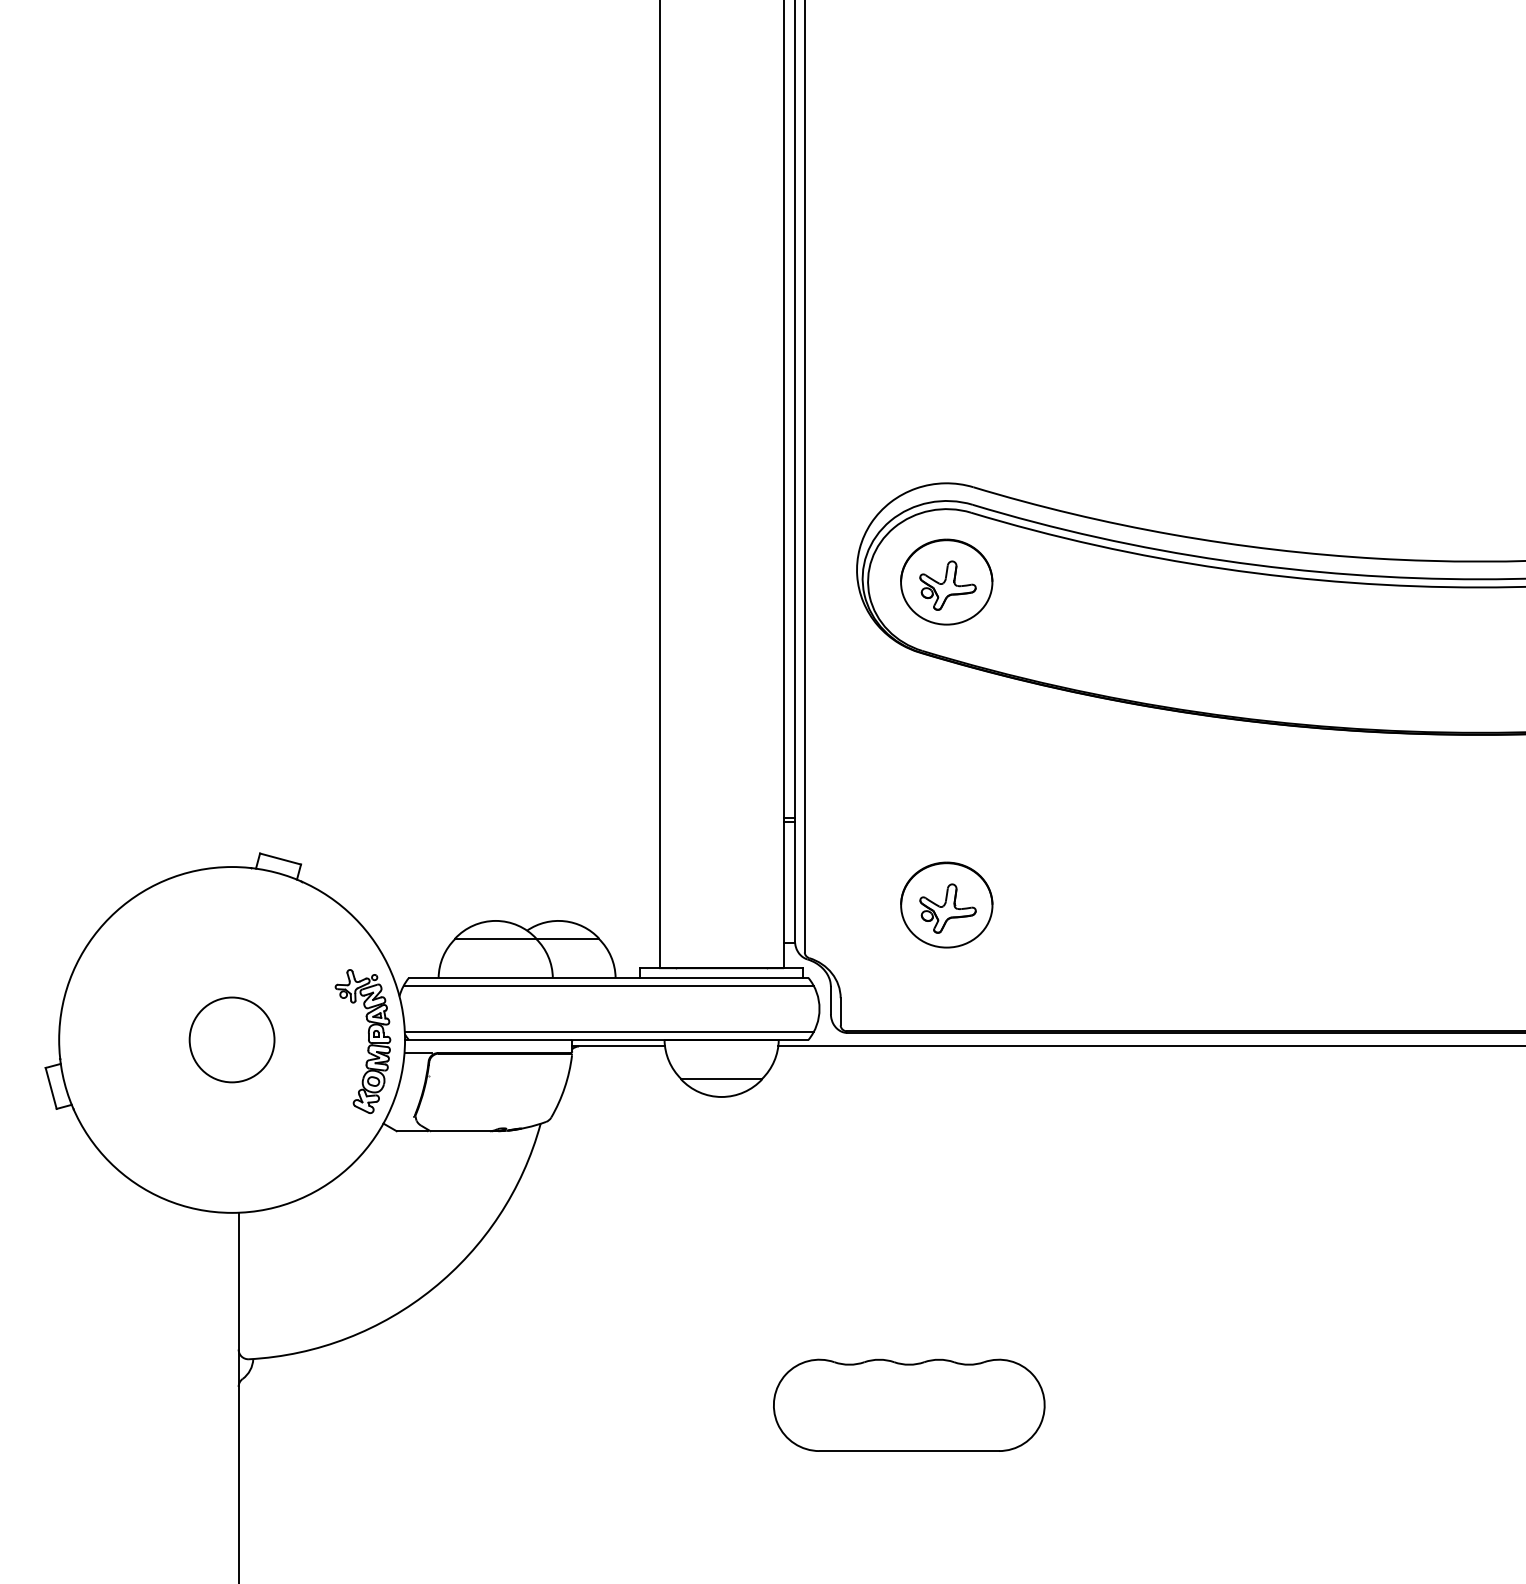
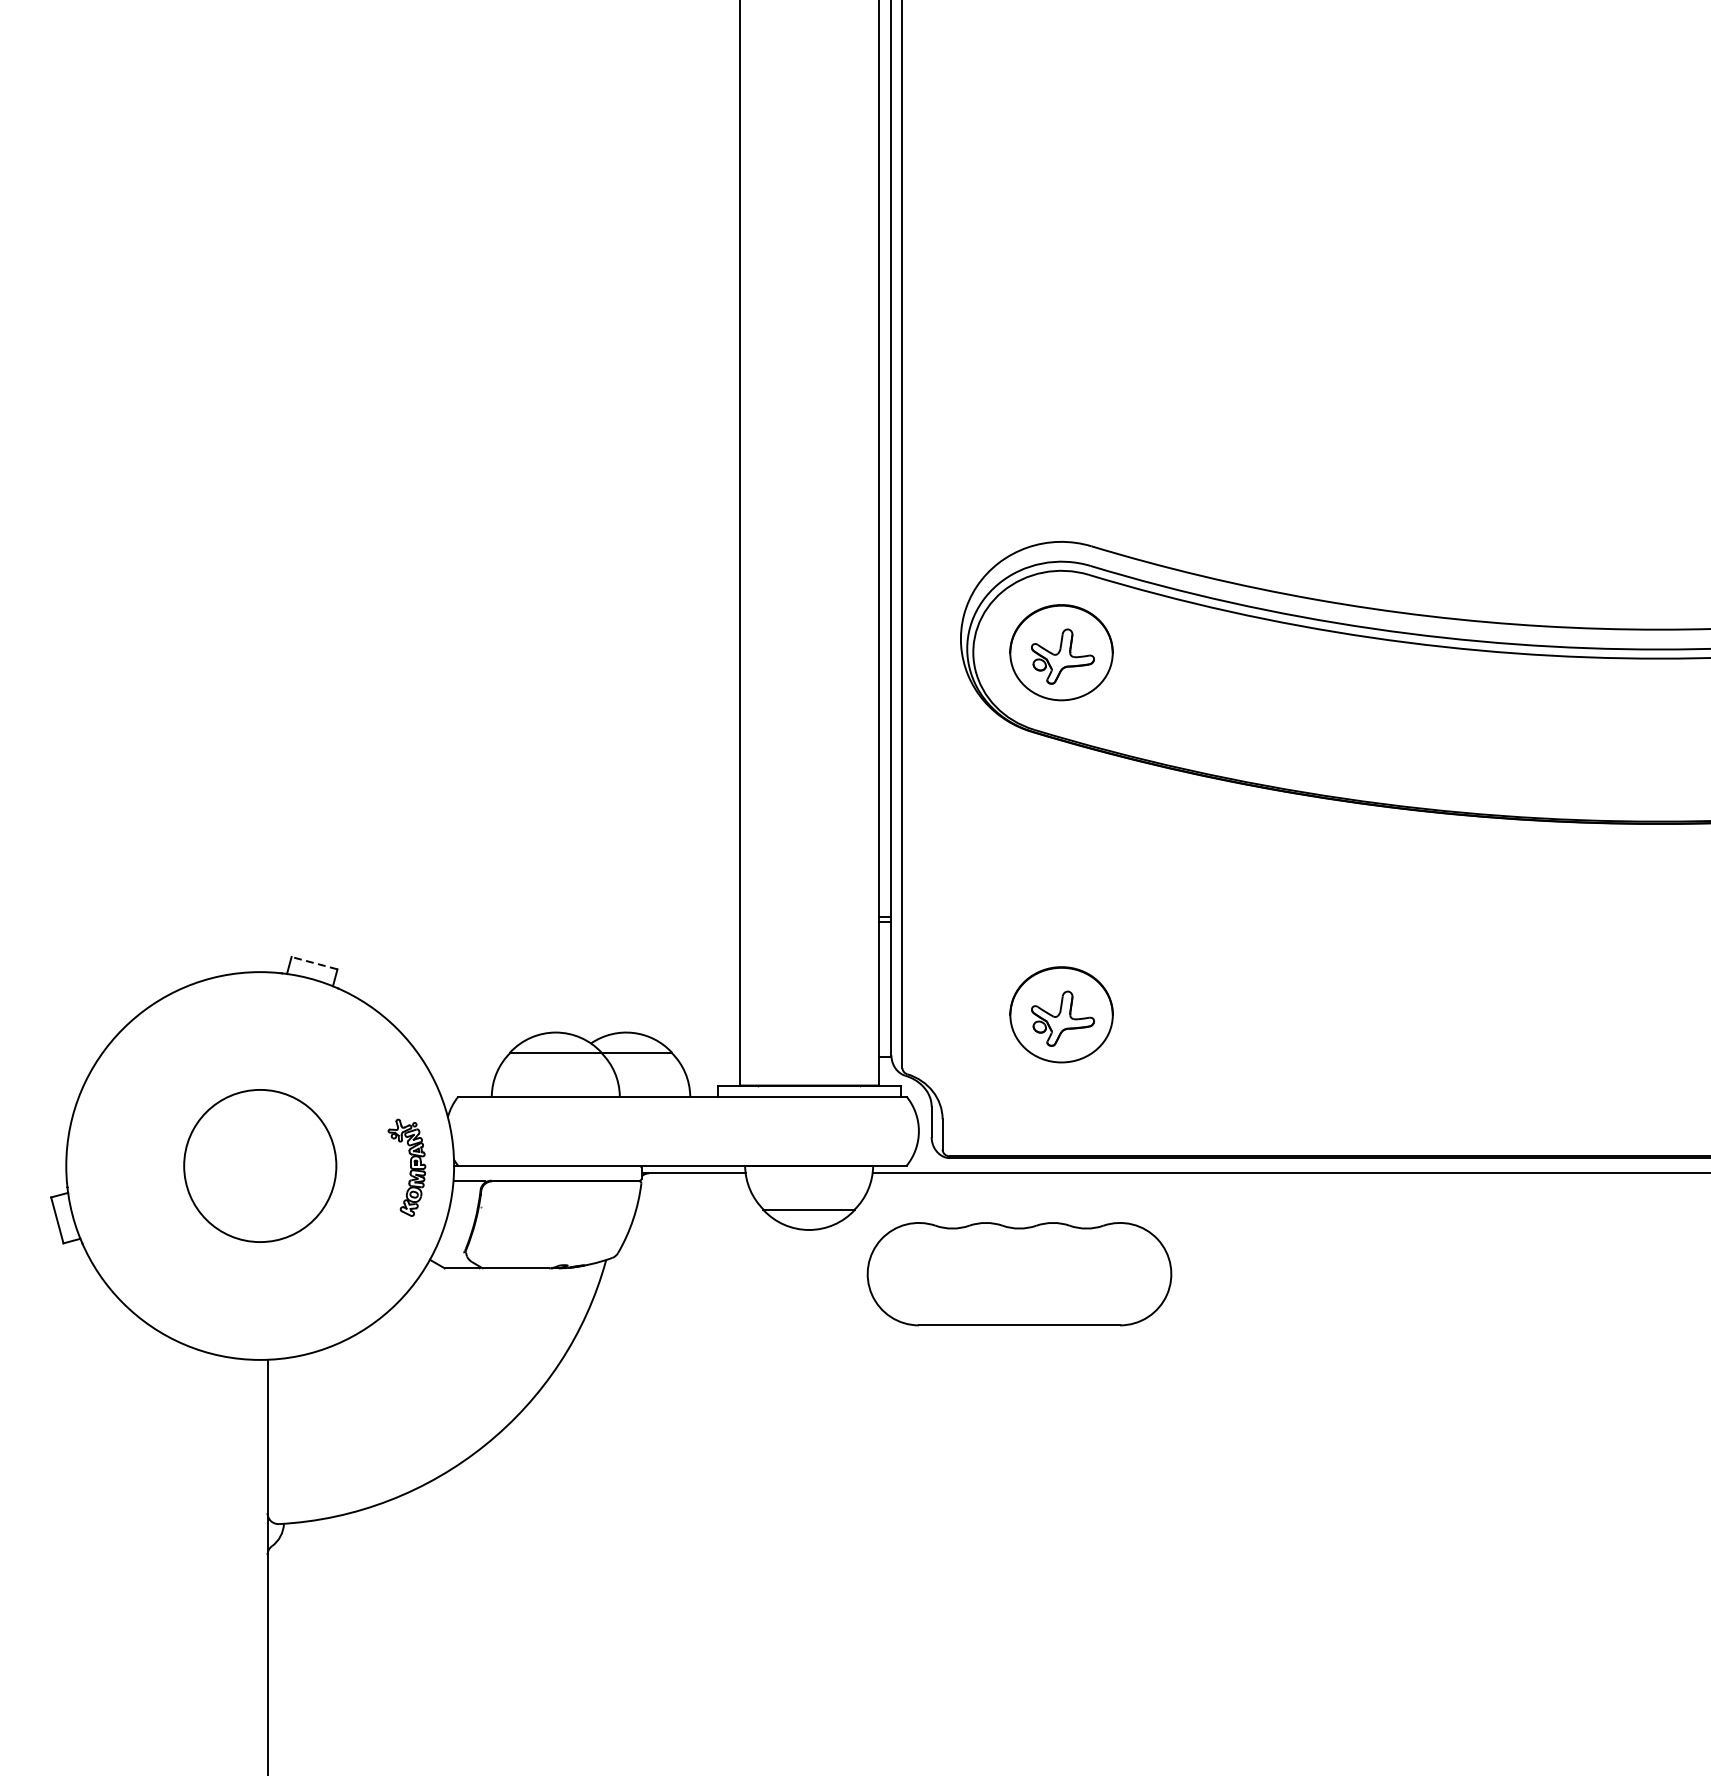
line: (280, 858) -> (314, 962), solid -> dashed
line: (608, 986) -> (682, 1106), removed
line: (608, 1031) -> (682, 1156), removed
circle: (231, 1039) -> (259, 1165), size x1.6
part: (362, 1041) -> (406, 1167), size x0.6
part: (909, 1404) -> (1019, 1273), moved

